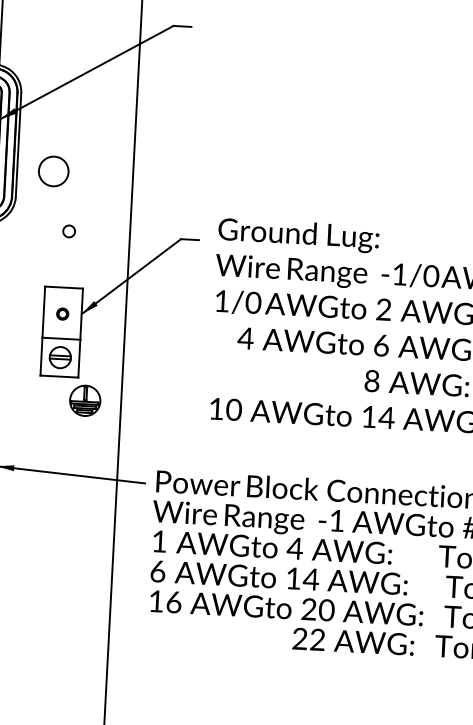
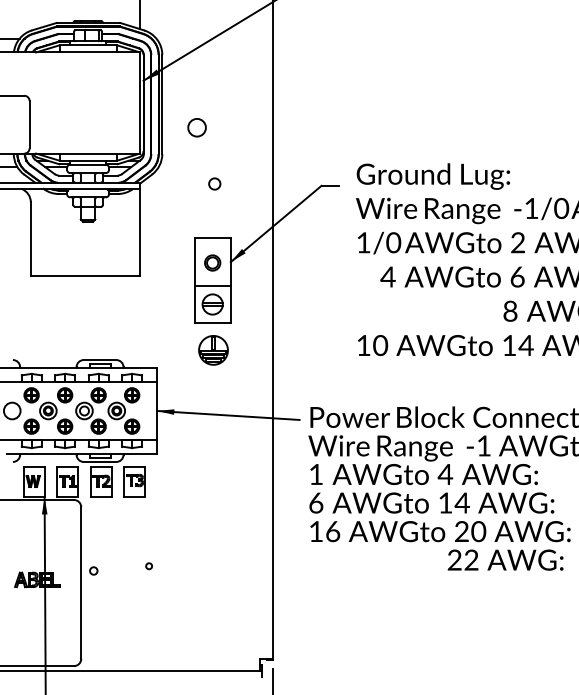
circle: (53, 171) -> (196, 127), size x0.62
part: (62, 313) -> (212, 262), size x1.43
part: (85, 400) -> (213, 350), moved

